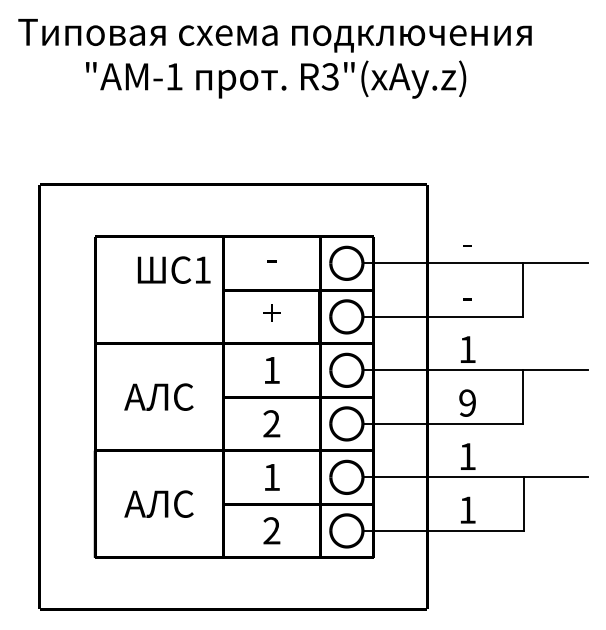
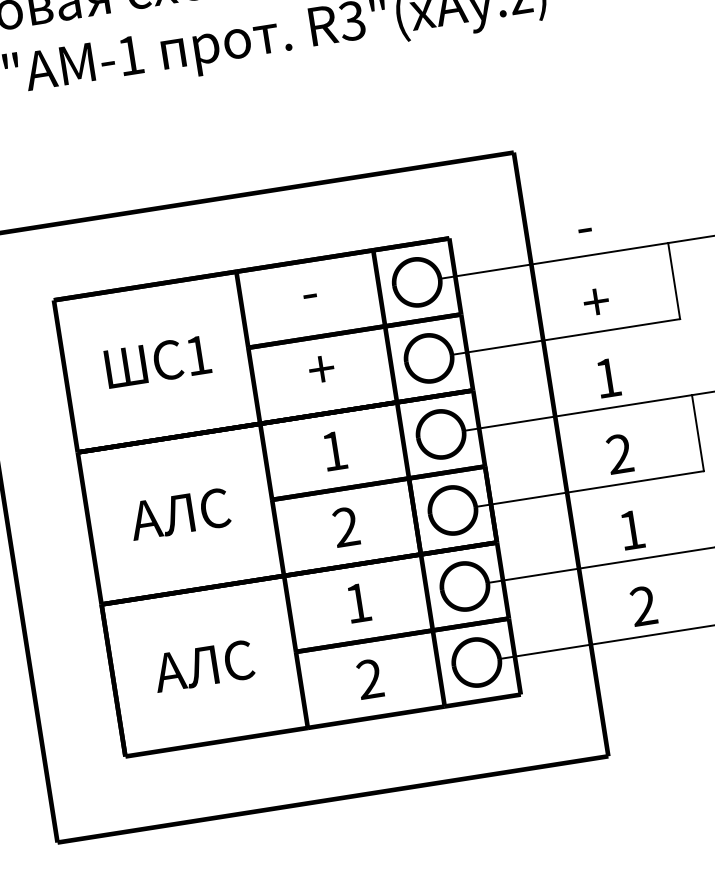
text: (173, 269) -> (156, 361), moved
text: (467, 295) -> (595, 301), - -> +
text: (467, 402) -> (619, 453), 9 -> 2
text: (467, 509) -> (643, 605), 1 -> 2

